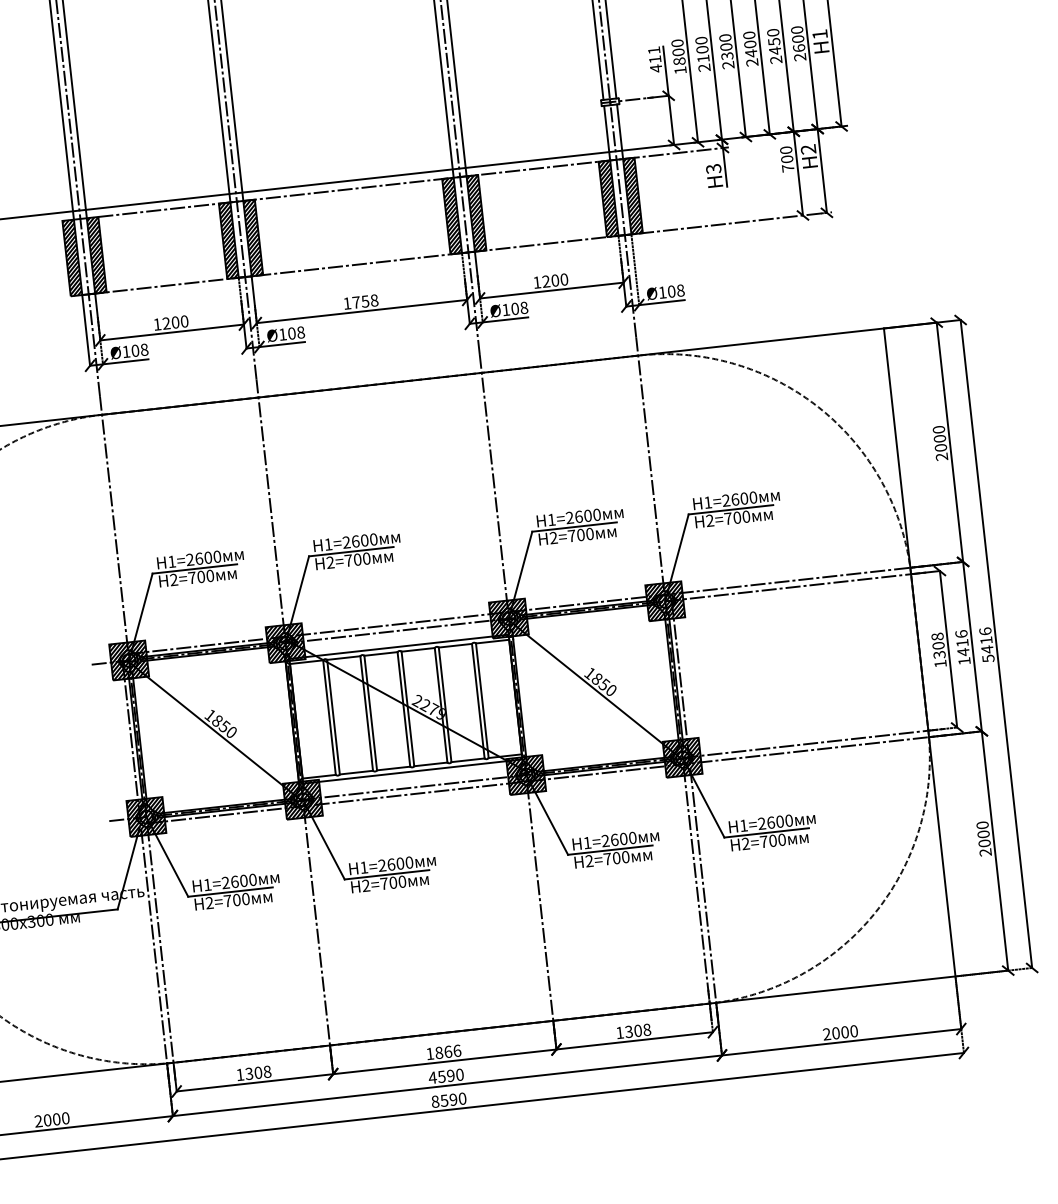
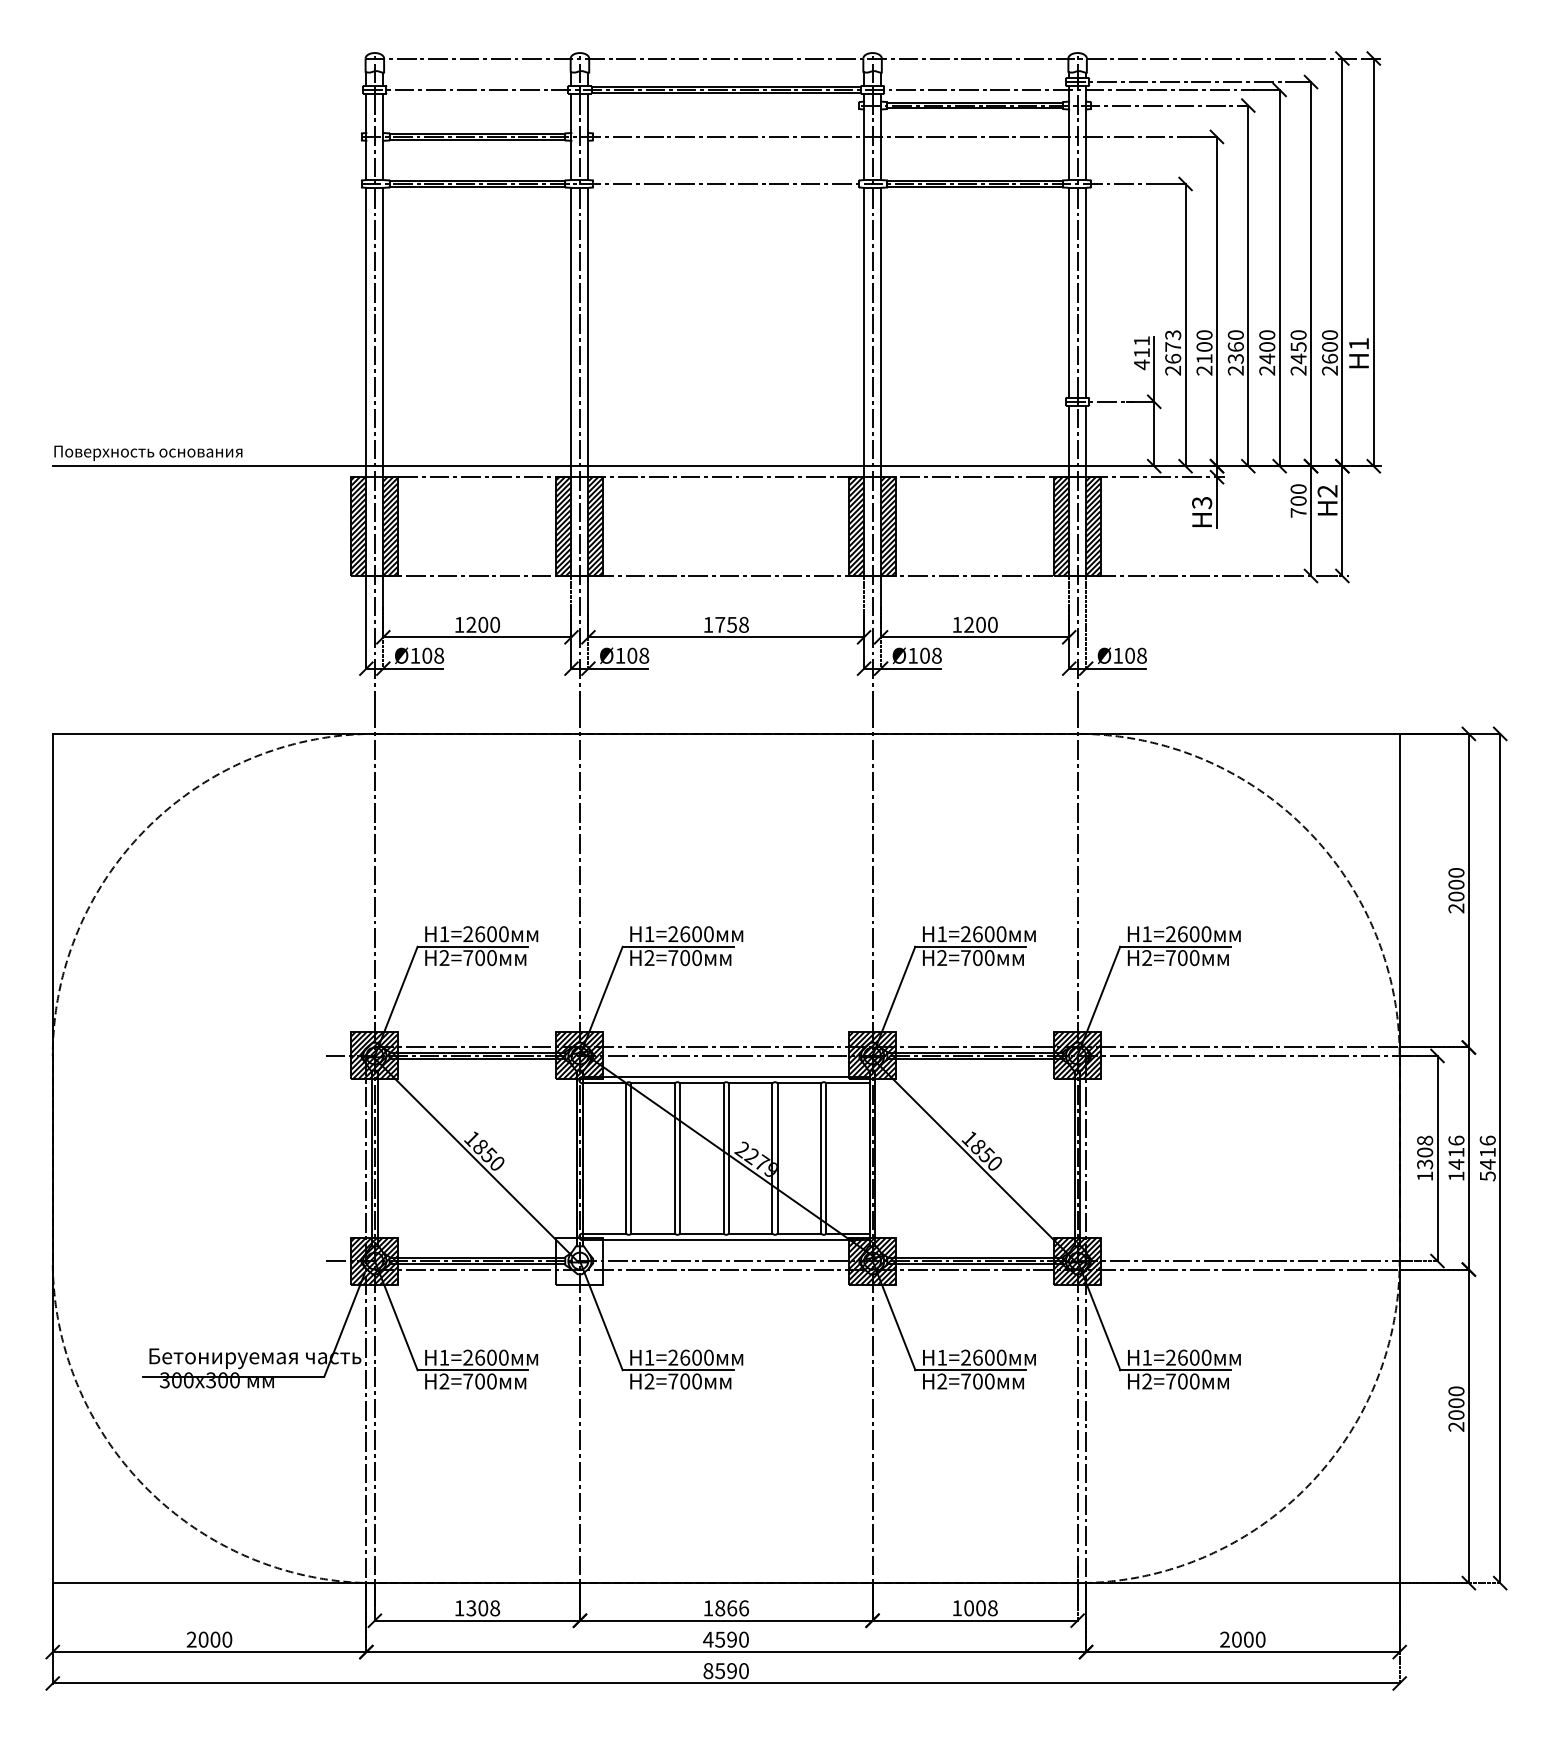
text: (726, 46) -> (1235, 346), 2300 -> 2360
text: (679, 56) -> (1173, 352), 1800 -> 2673
hatch: (302, 799) -> (579, 1260), removed
text: (628, 1032) -> (968, 1608), 1308 -> 1008

